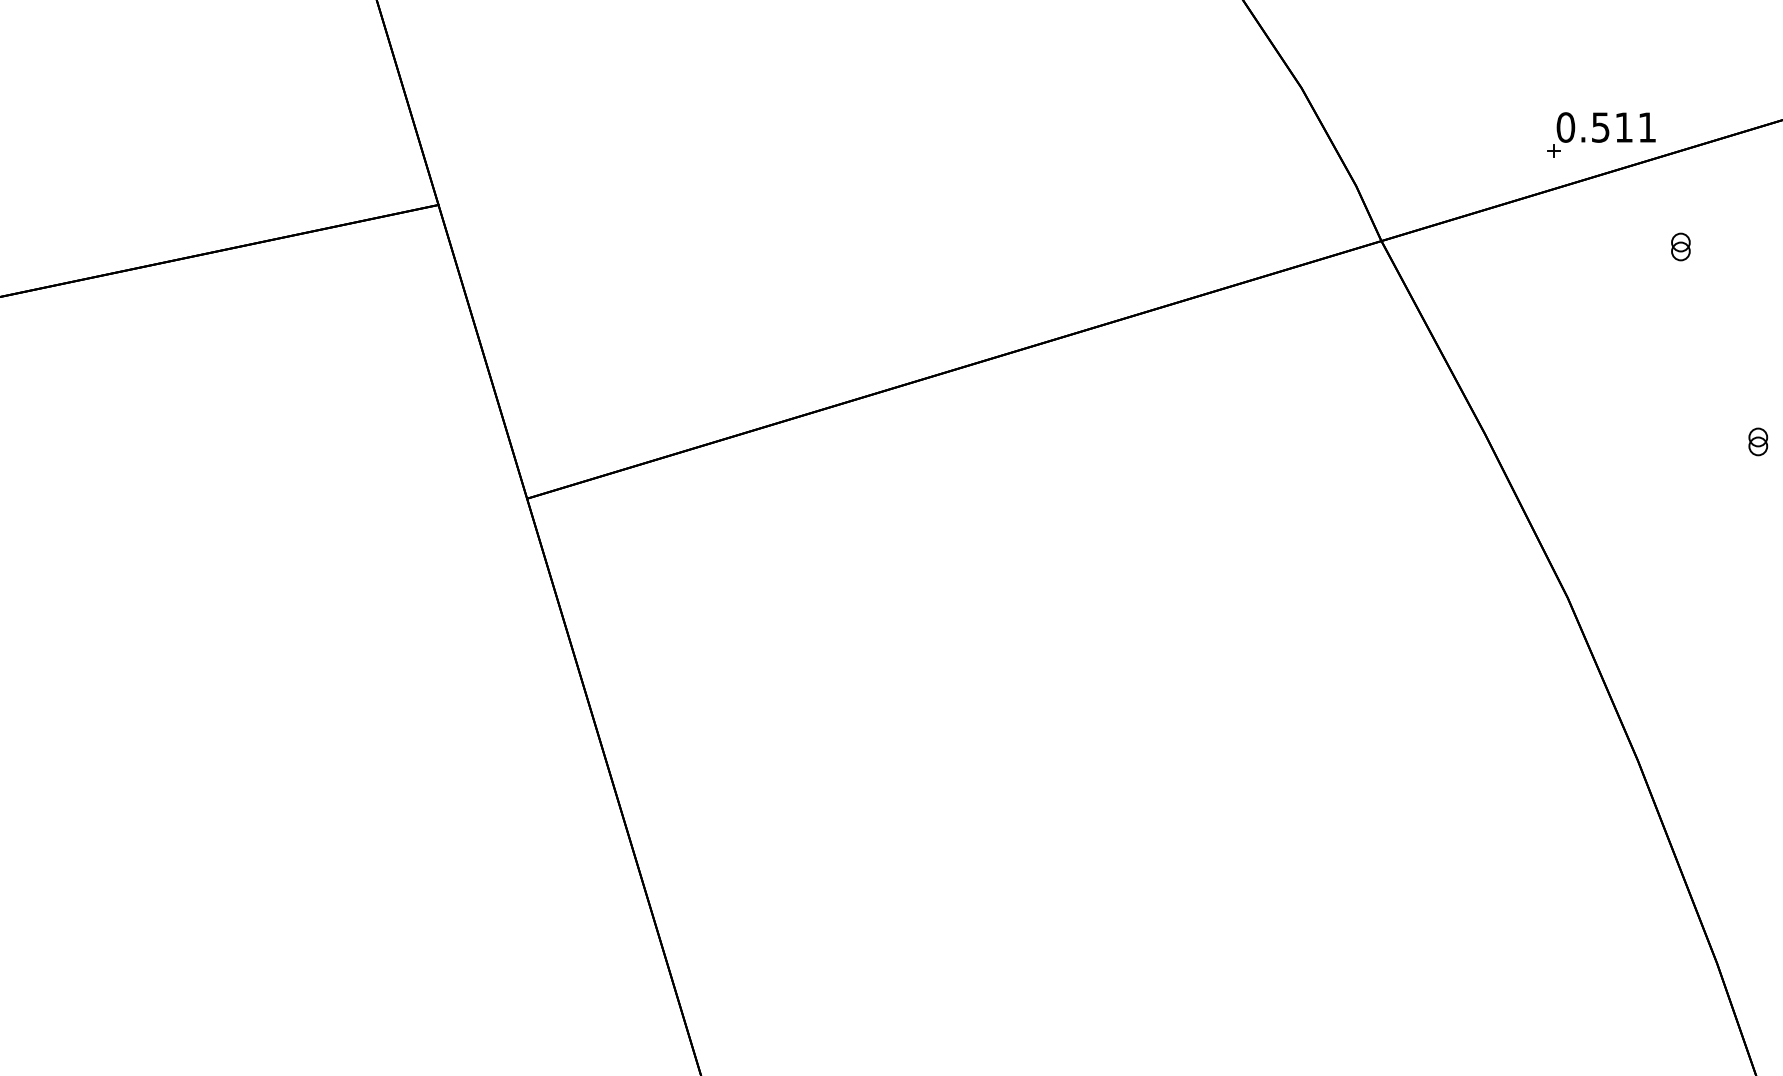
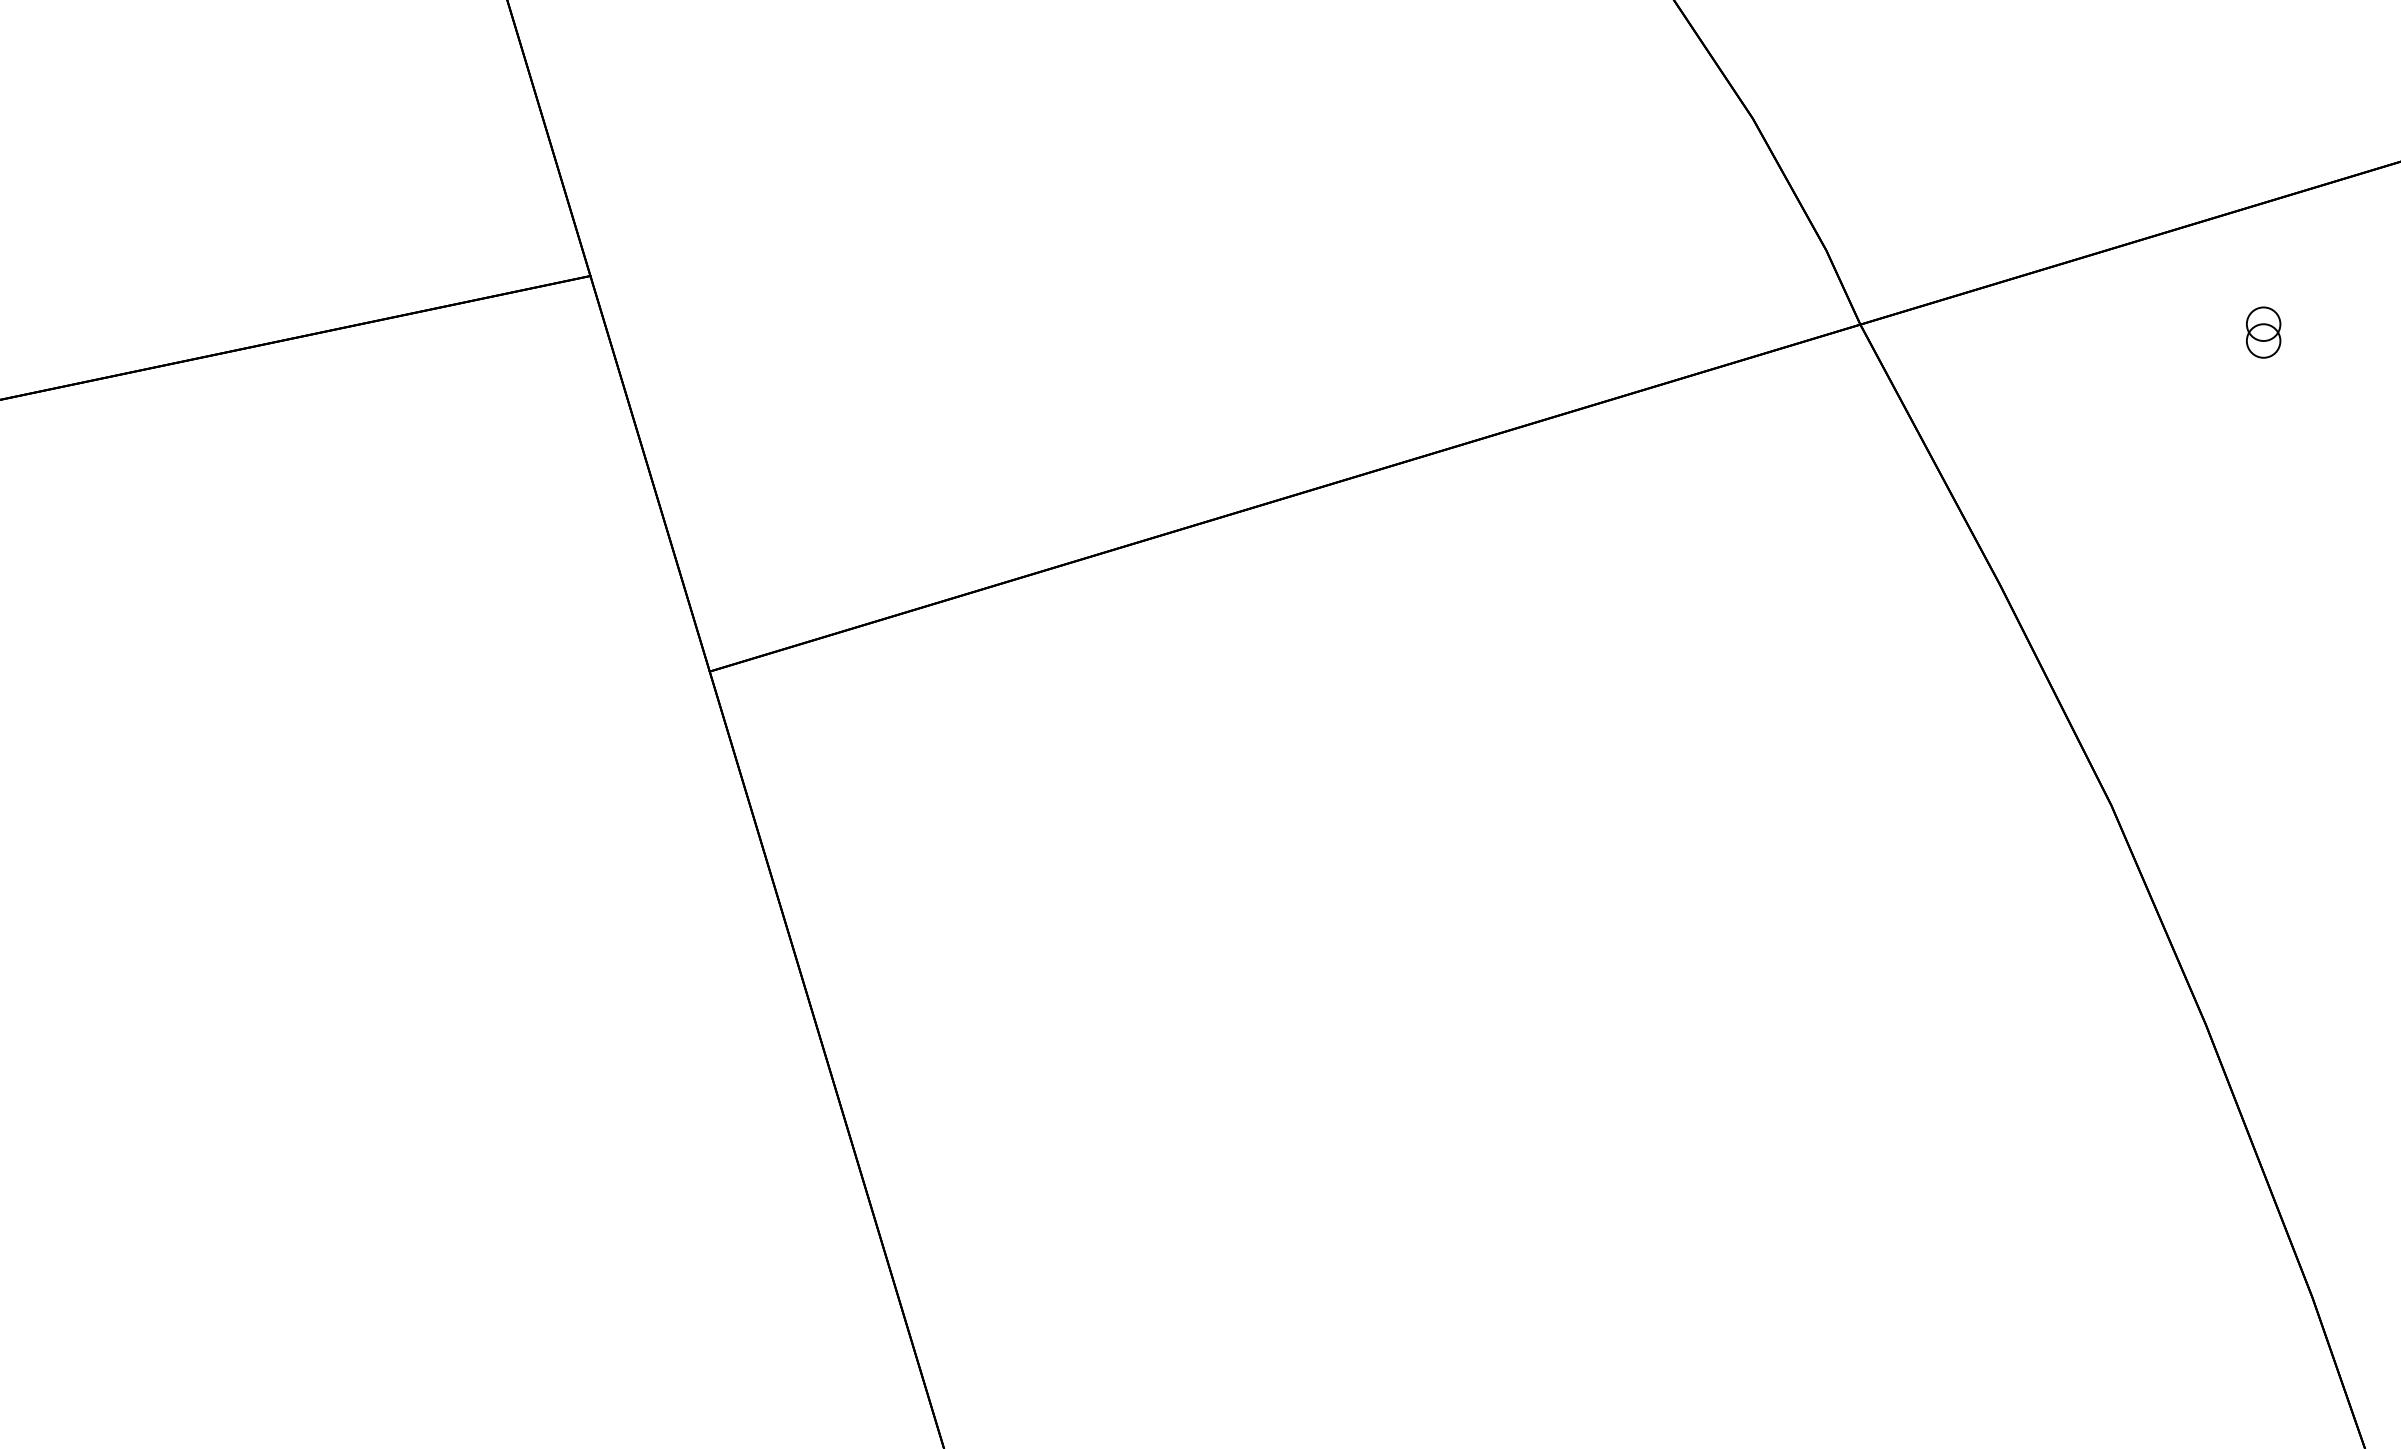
part: (1601, 134) -> (2156, 181), removed
part: (1680, 246) -> (2263, 331), size x1.4
part: (1758, 441) -> (2368, 594), removed

